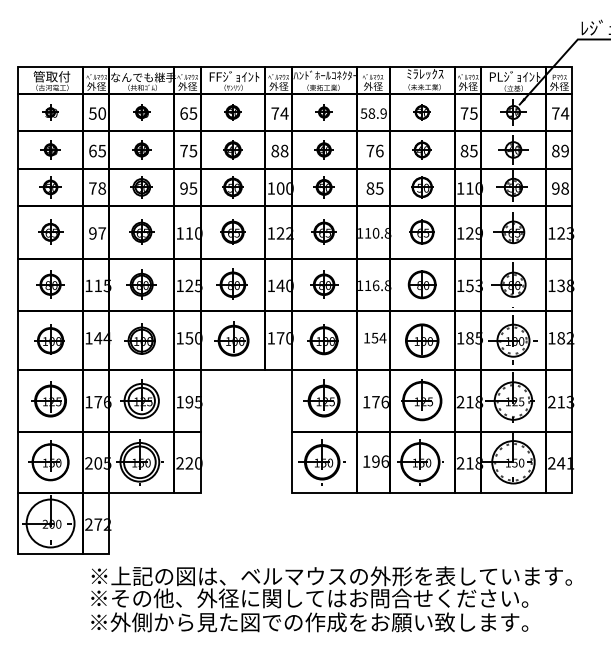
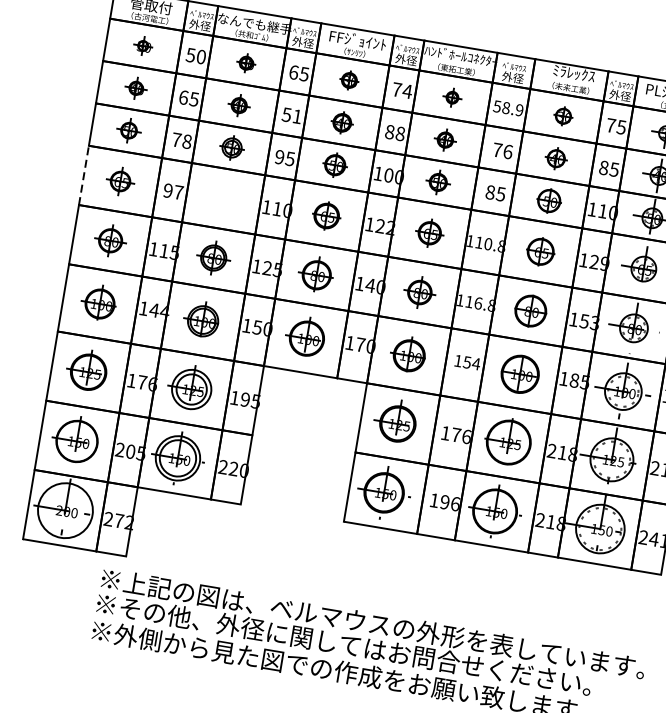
text: (188, 151) -> (291, 116), 75 -> 51
line: (18, 231) -> (84, 174), solid -> dashed
part: (141, 231) -> (223, 197), removed

